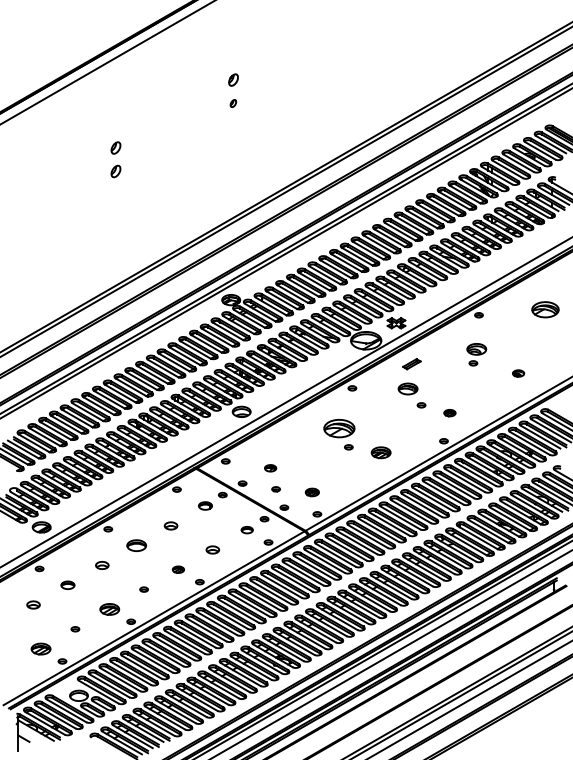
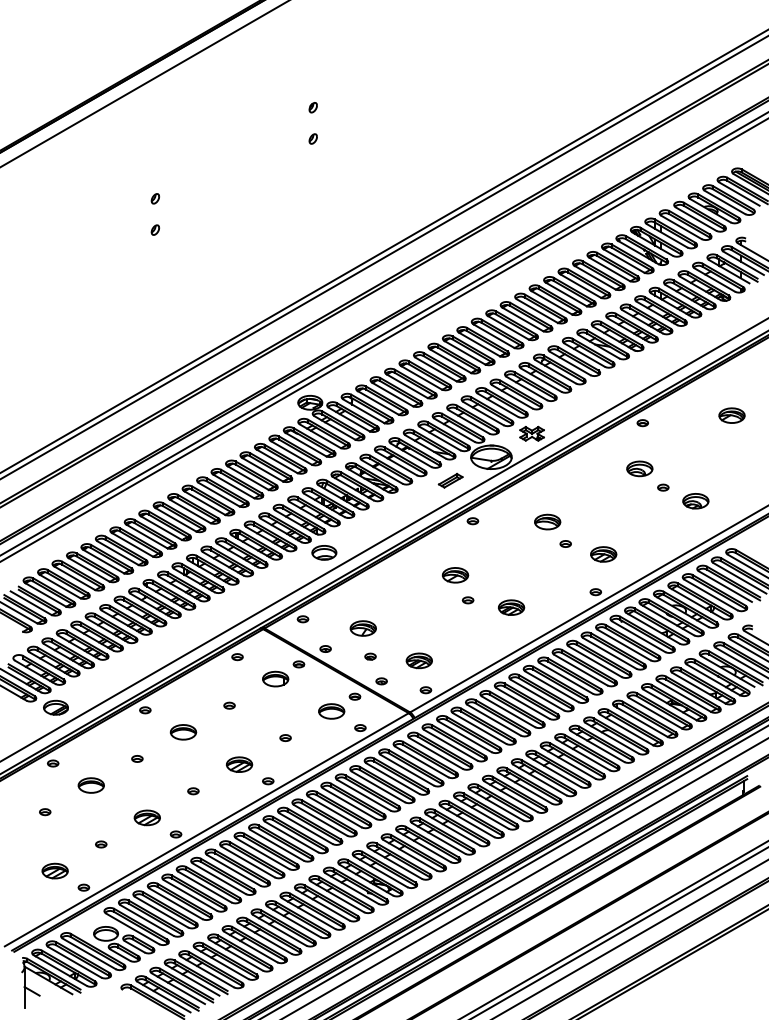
part: (232, 80) -> (312, 107), size x0.62
part: (115, 147) -> (154, 198), size x0.62
part: (115, 170) -> (154, 229), size x0.62
part: (545, 309) -> (731, 415), size x0.71
part: (411, 363) -> (450, 480), moved
part: (473, 363) -> (663, 487), moved
part: (518, 373) -> (695, 501), size x1.67
part: (449, 413) -> (603, 554), size x1.67
part: (339, 428) -> (455, 575), size x0.62
part: (270, 468) -> (362, 628), size x1.67
part: (311, 492) -> (418, 660), size x1.43
part: (205, 505) -> (275, 678), size x1.43
part: (170, 525) -> (229, 705), size x0.62
part: (247, 530) -> (331, 711), size x1.67
part: (212, 549) -> (285, 737), size x0.62
part: (102, 565) -> (137, 758), size x0.62
part: (178, 569) -> (239, 764), size x1.67
part: (67, 585) -> (90, 785), size x1.43
part: (33, 605) -> (45, 812), size x0.62

